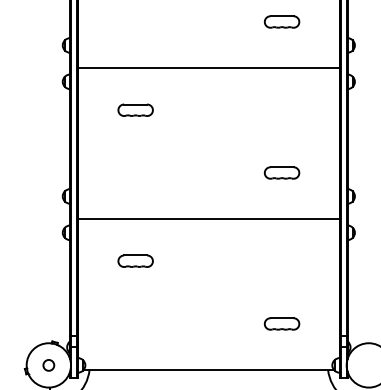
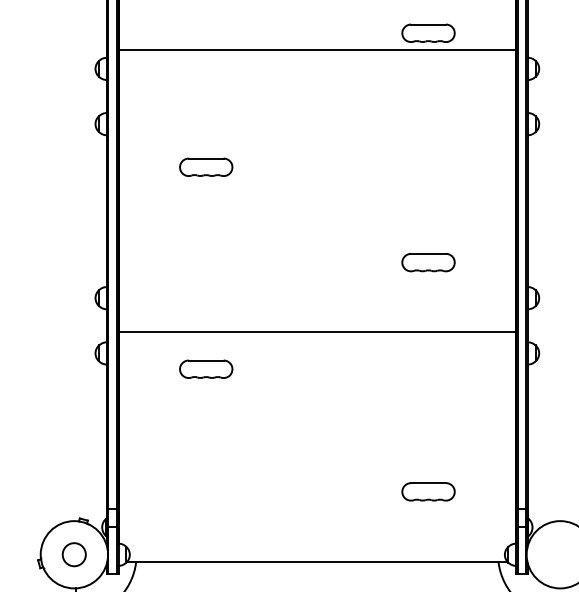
line: (208, 68) -> (316, 50), moved
part: (135, 260) -> (205, 368), moved
circle: (48, 365) -> (73, 554), size x1.4

